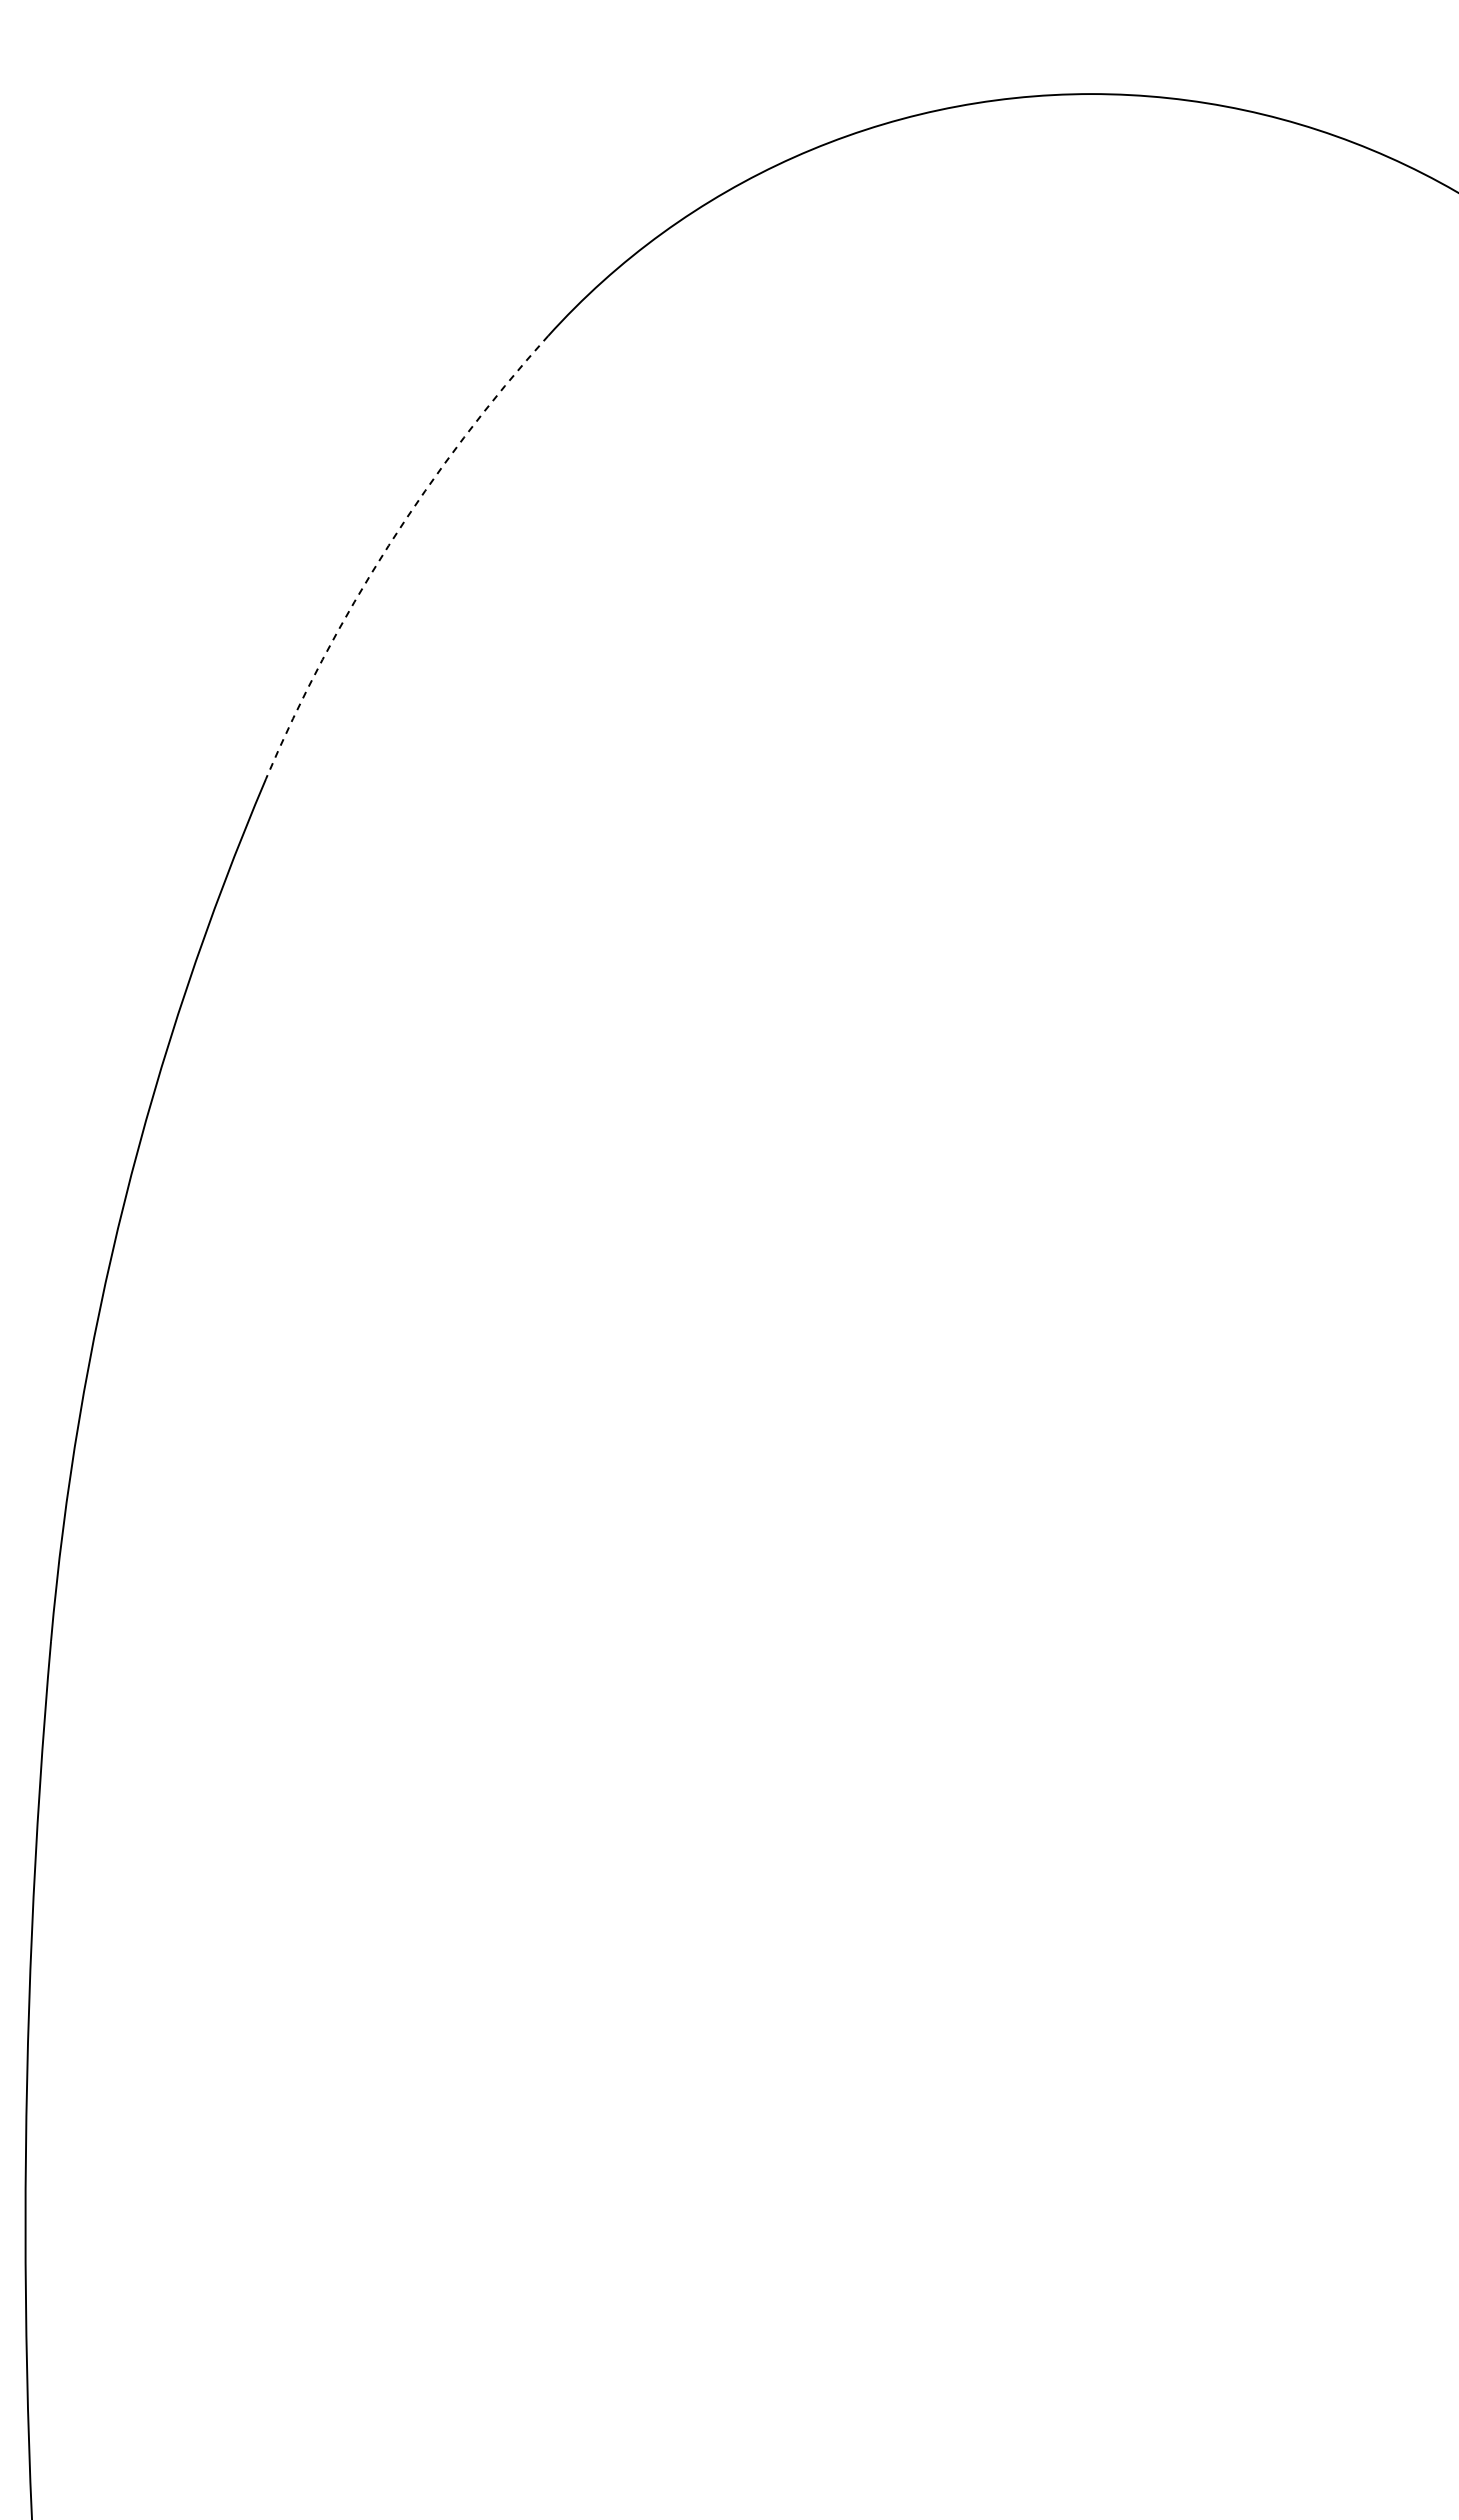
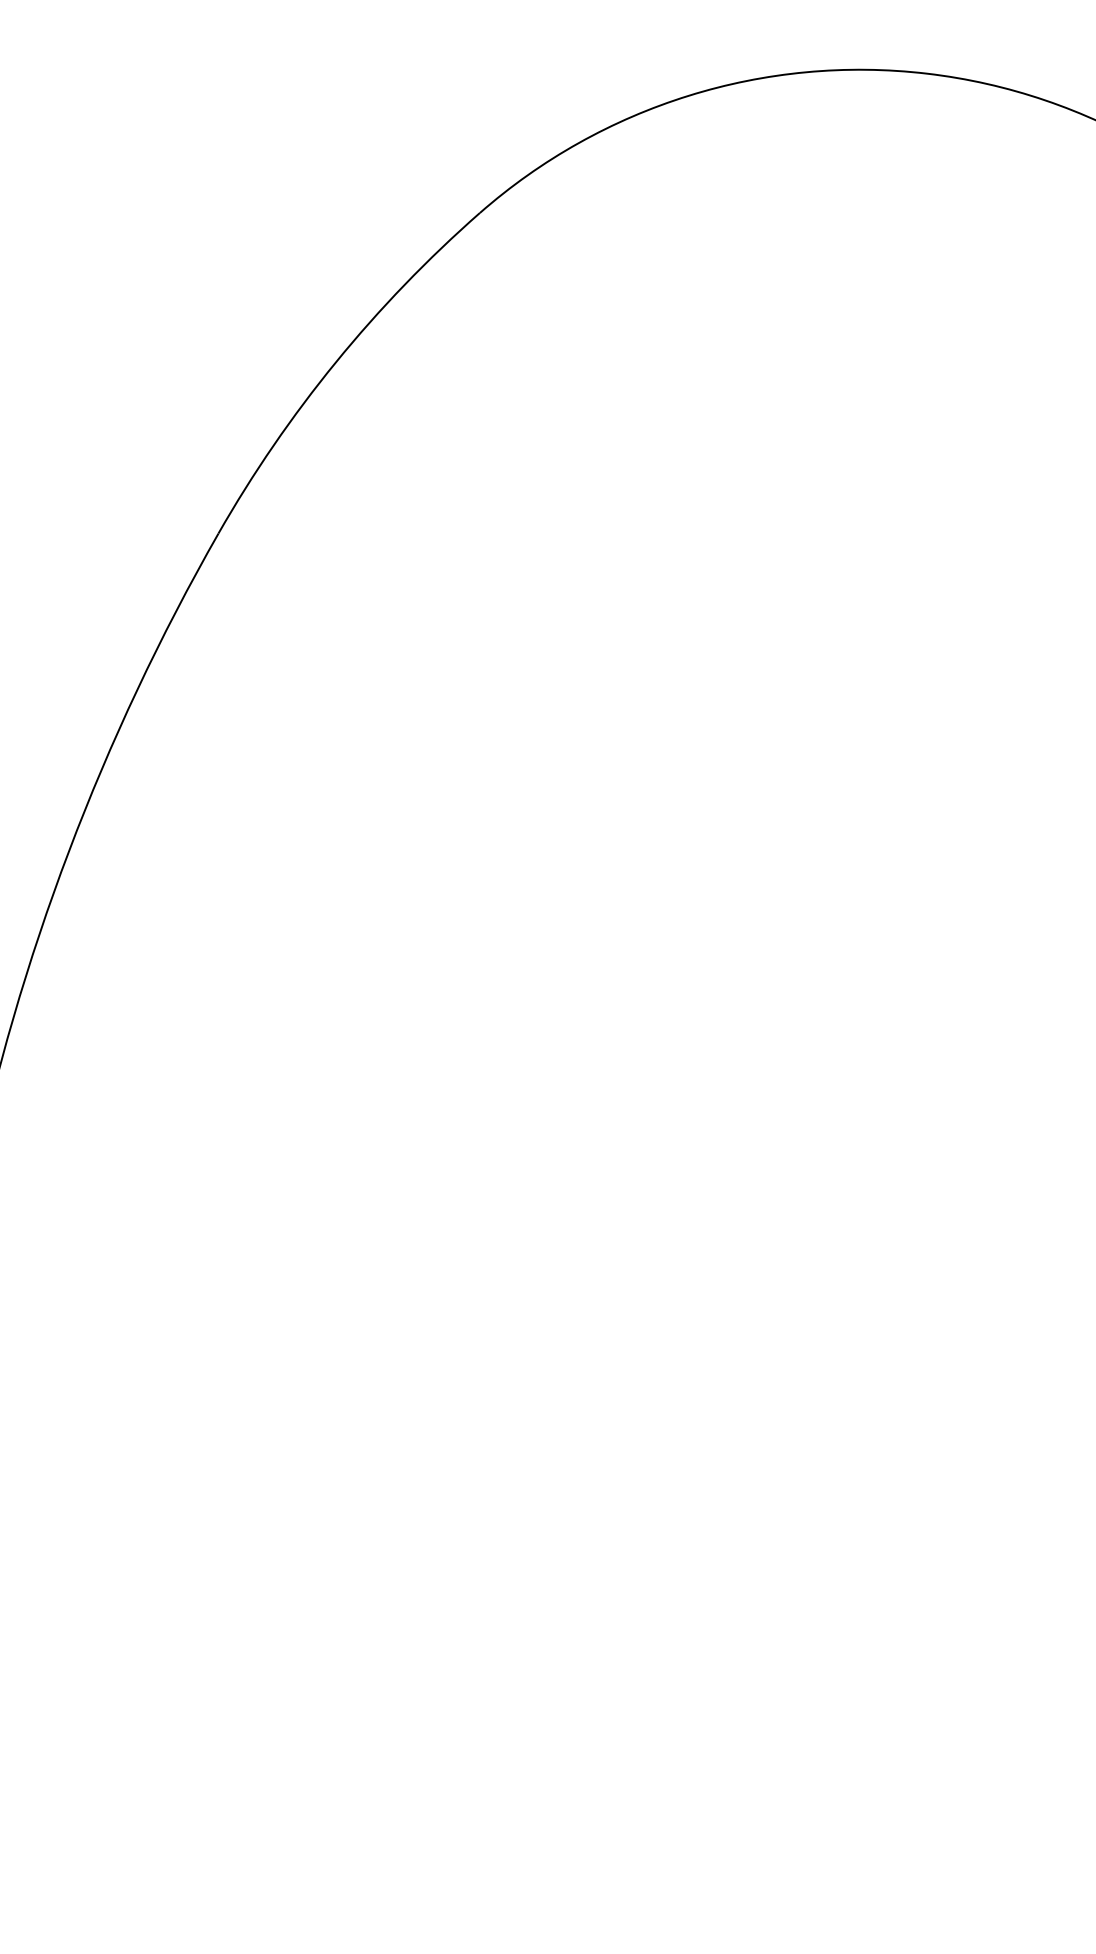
arc: (388, 545) -> (335, 362), dashed -> solid

